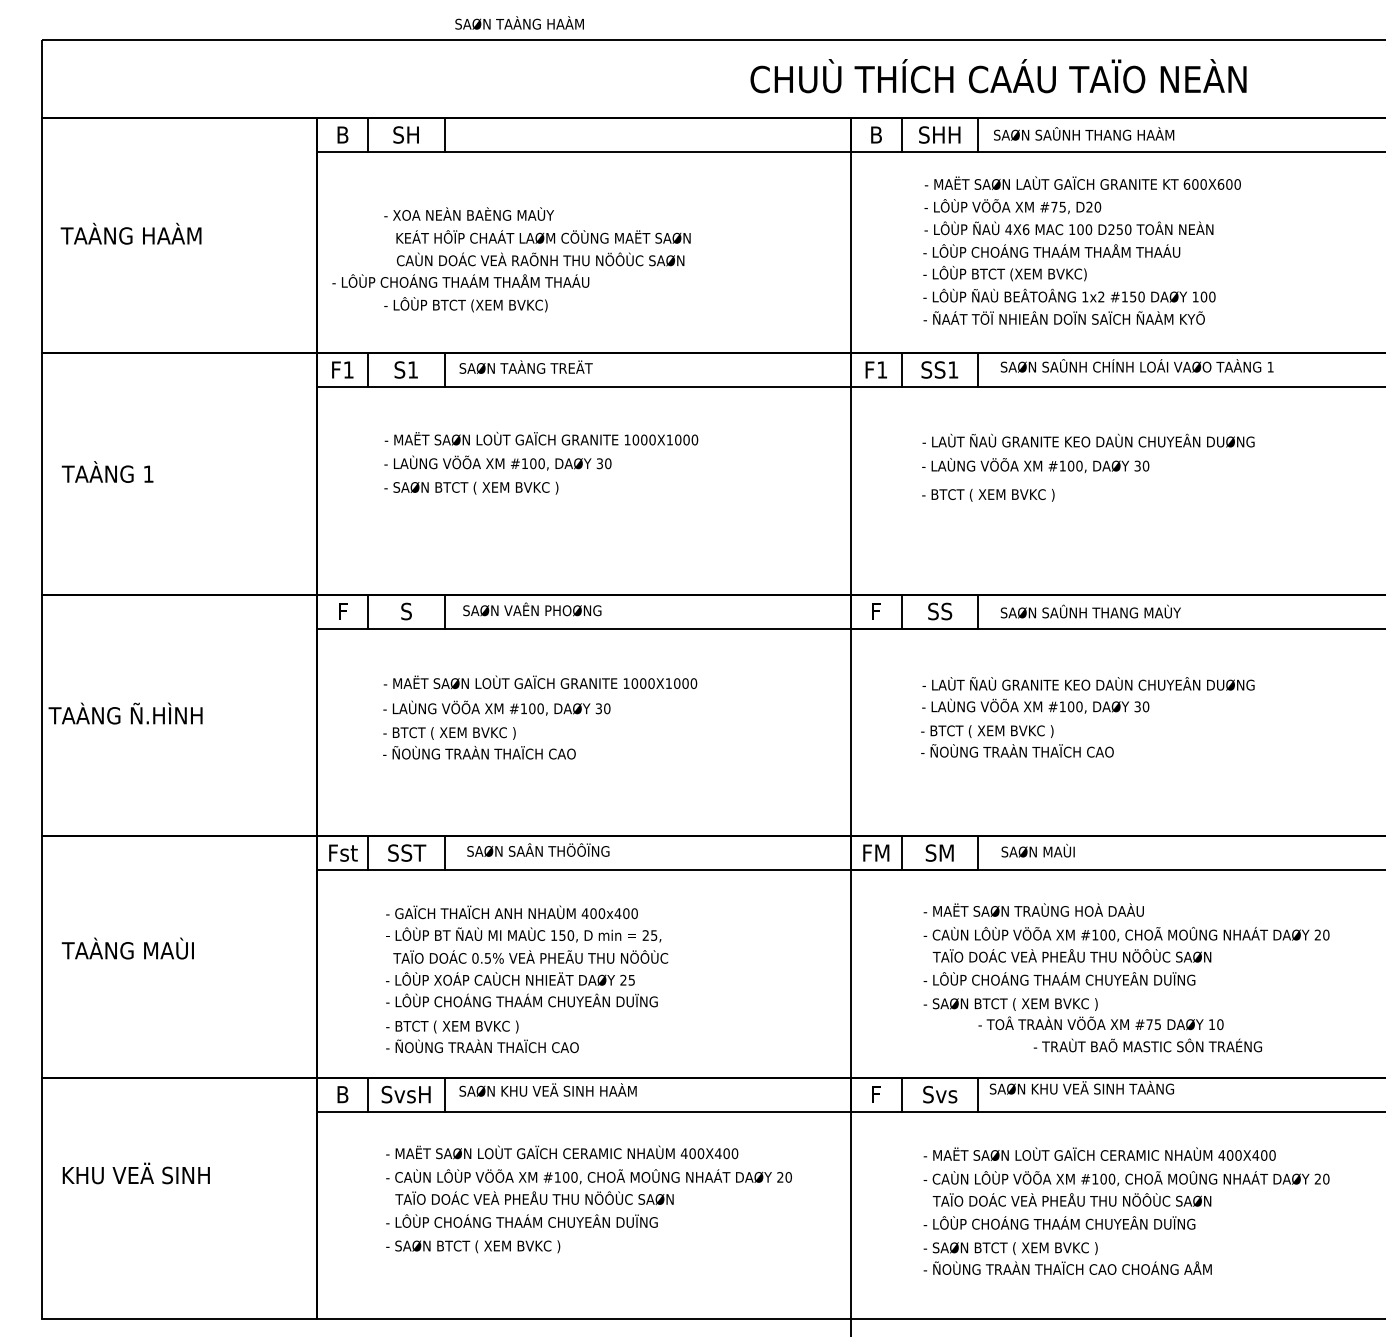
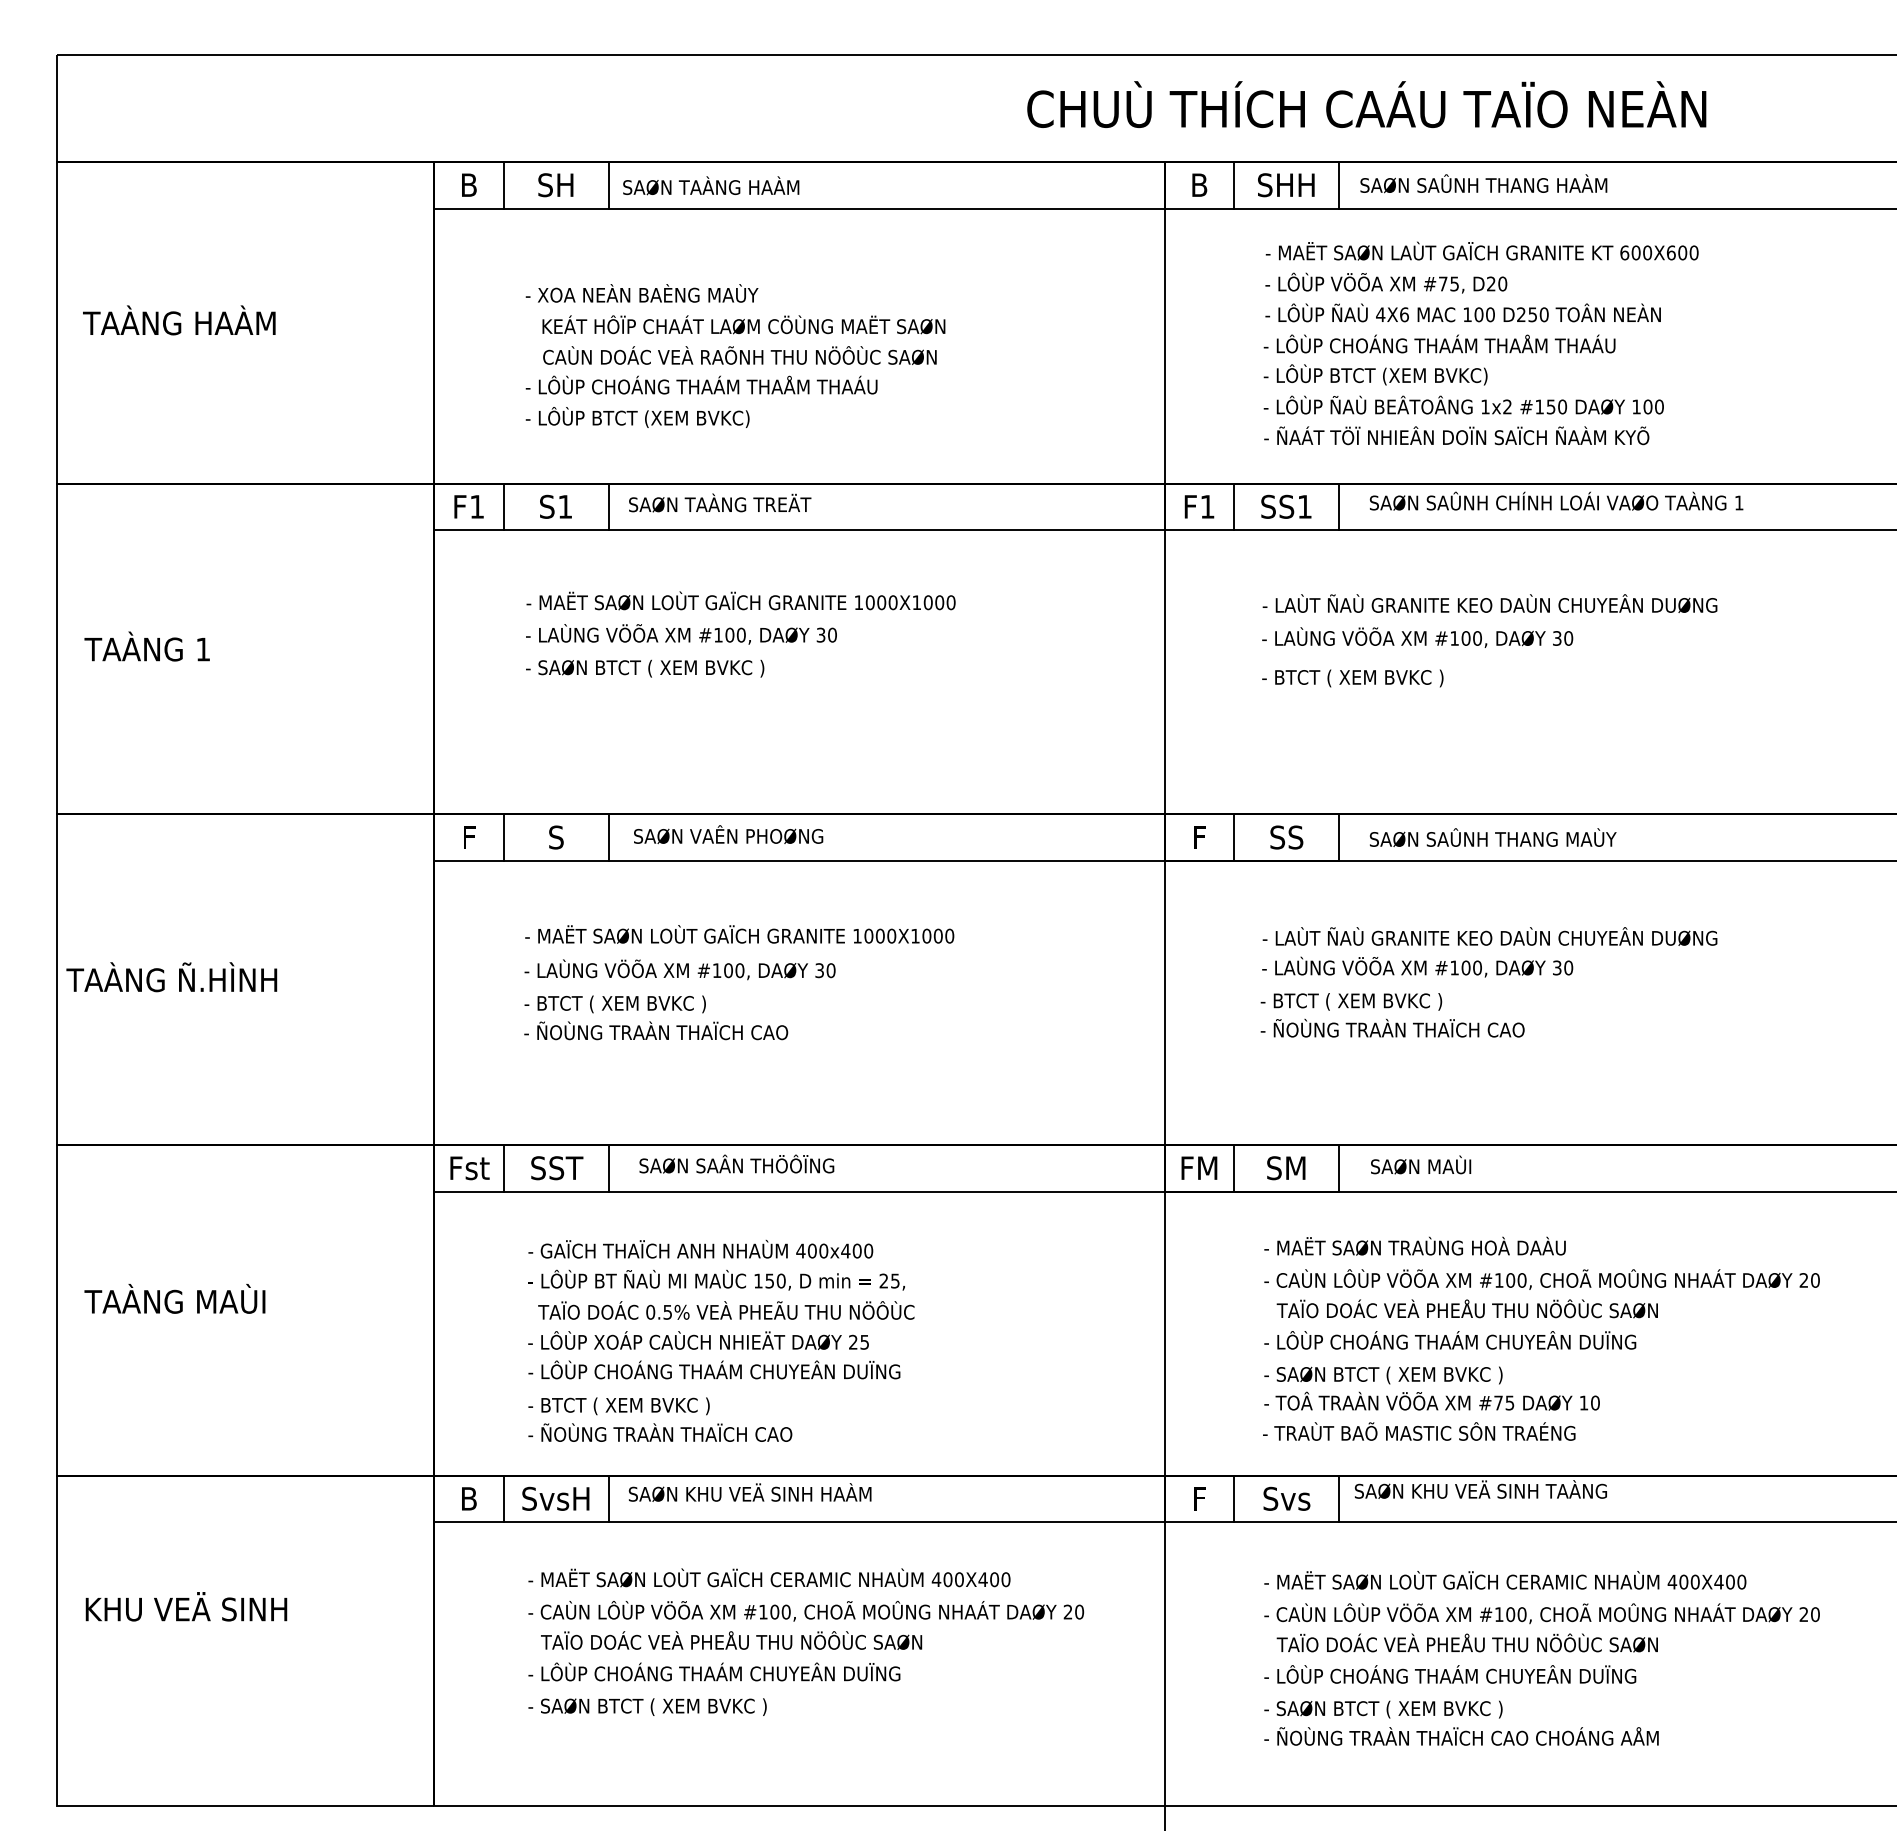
text: (519, 22) -> (711, 185), moved
text: (460, 280) -> (701, 384), moved
text: (1100, 1022) -> (1431, 1400), moved
text: (1148, 1045) -> (1419, 1431), moved

